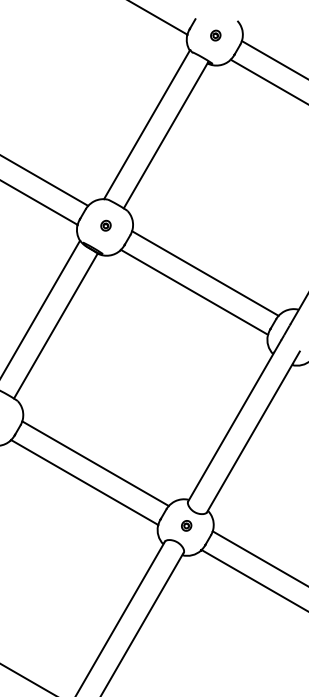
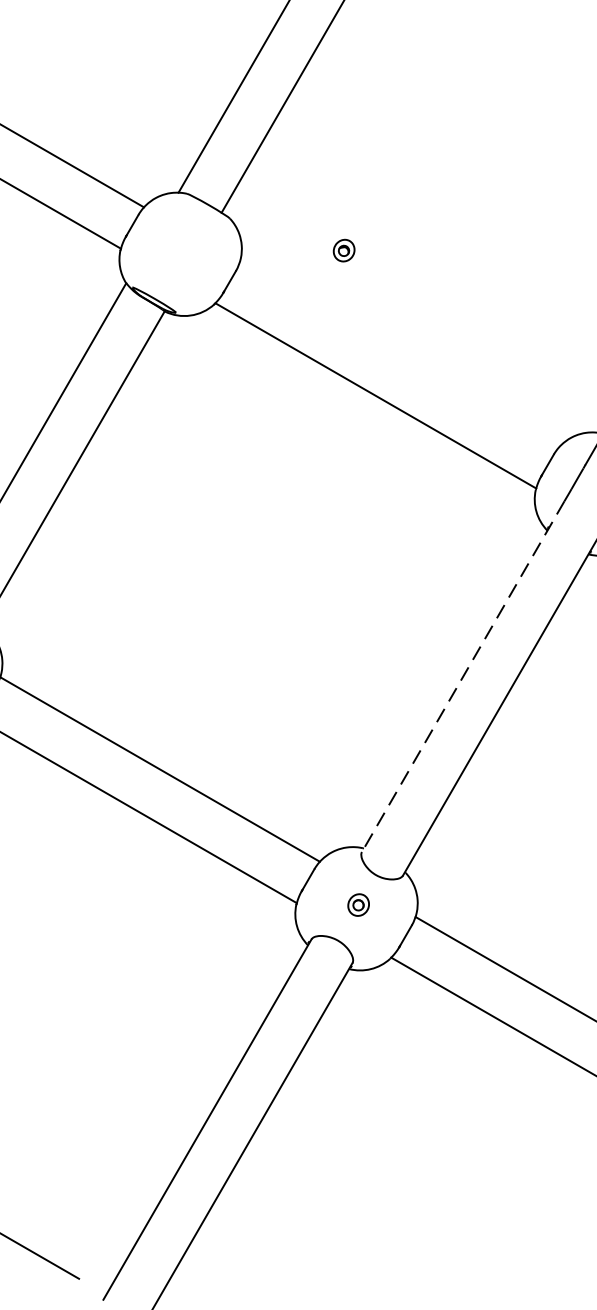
part: (105, 225) -> (343, 250), moved
line: (205, 273) -> (399, 354), removed
line: (234, 421) -> (463, 677), solid -> dashed

